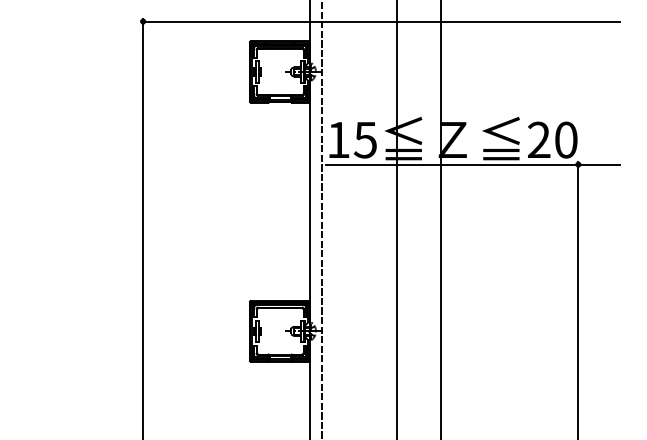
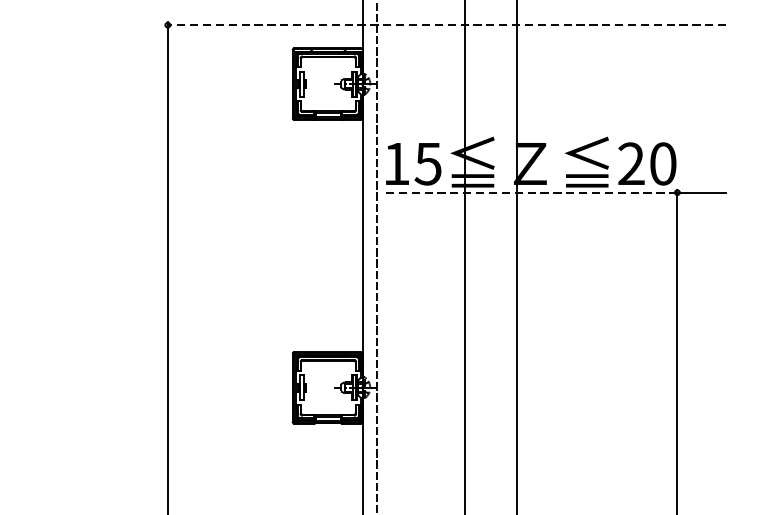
line: (381, 21) -> (446, 25), solid -> dashed
line: (451, 164) -> (528, 192), solid -> dashed

